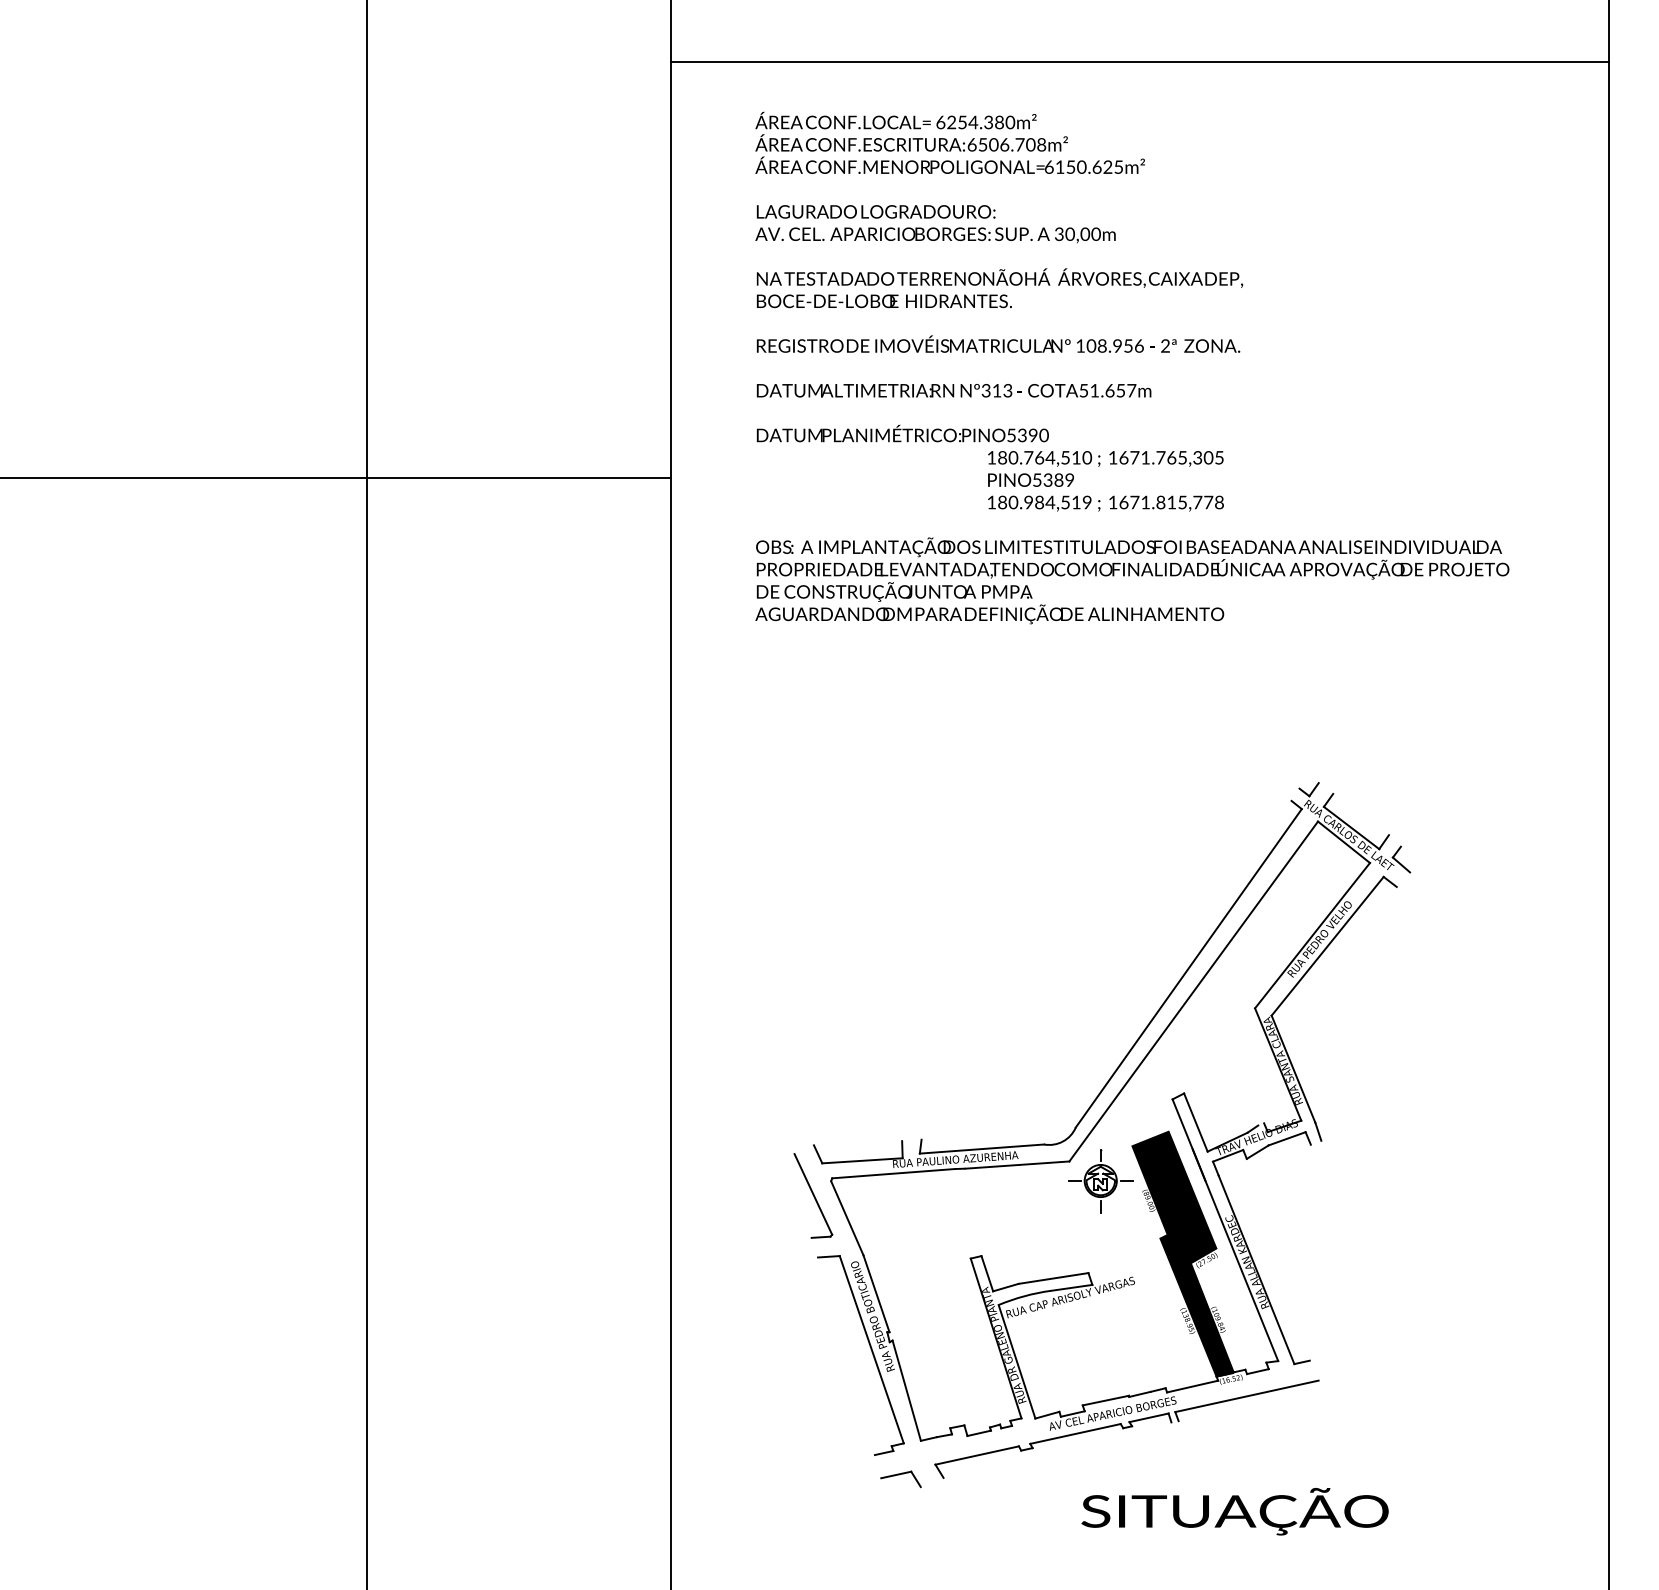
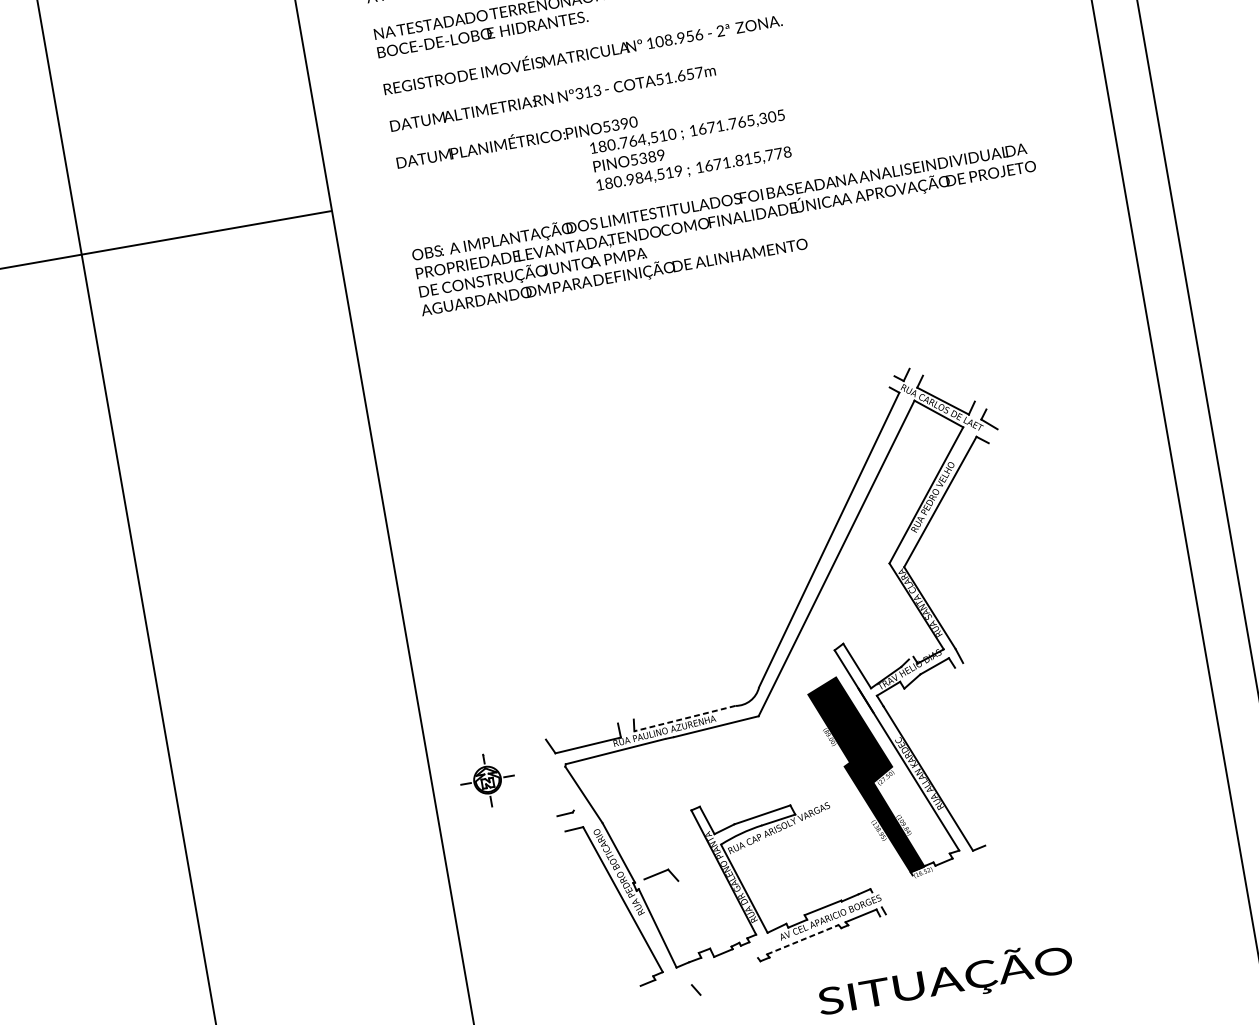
line: (981, 1149) -> (684, 719), solid -> dashed
part: (1100, 1181) -> (487, 780), moved
line: (813, 1194) -> (552, 780), removed
line: (1192, 1386) -> (892, 883), removed
line: (1246, 1396) -> (938, 884), removed
line: (1075, 1433) -> (802, 939), solid -> dashed
line: (976, 1455) -> (724, 971), removed
part: (900, 1479) -> (660, 877), moved

